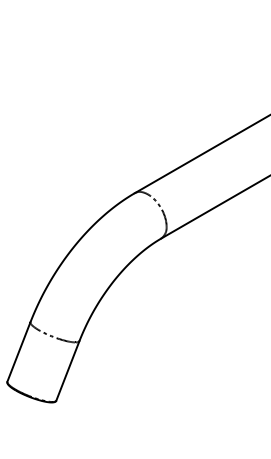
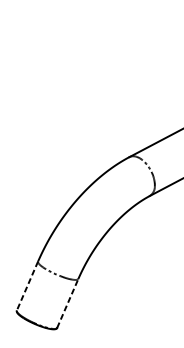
line: (18, 351) -> (27, 285), solid -> dashed
line: (67, 370) -> (67, 303), solid -> dashed

